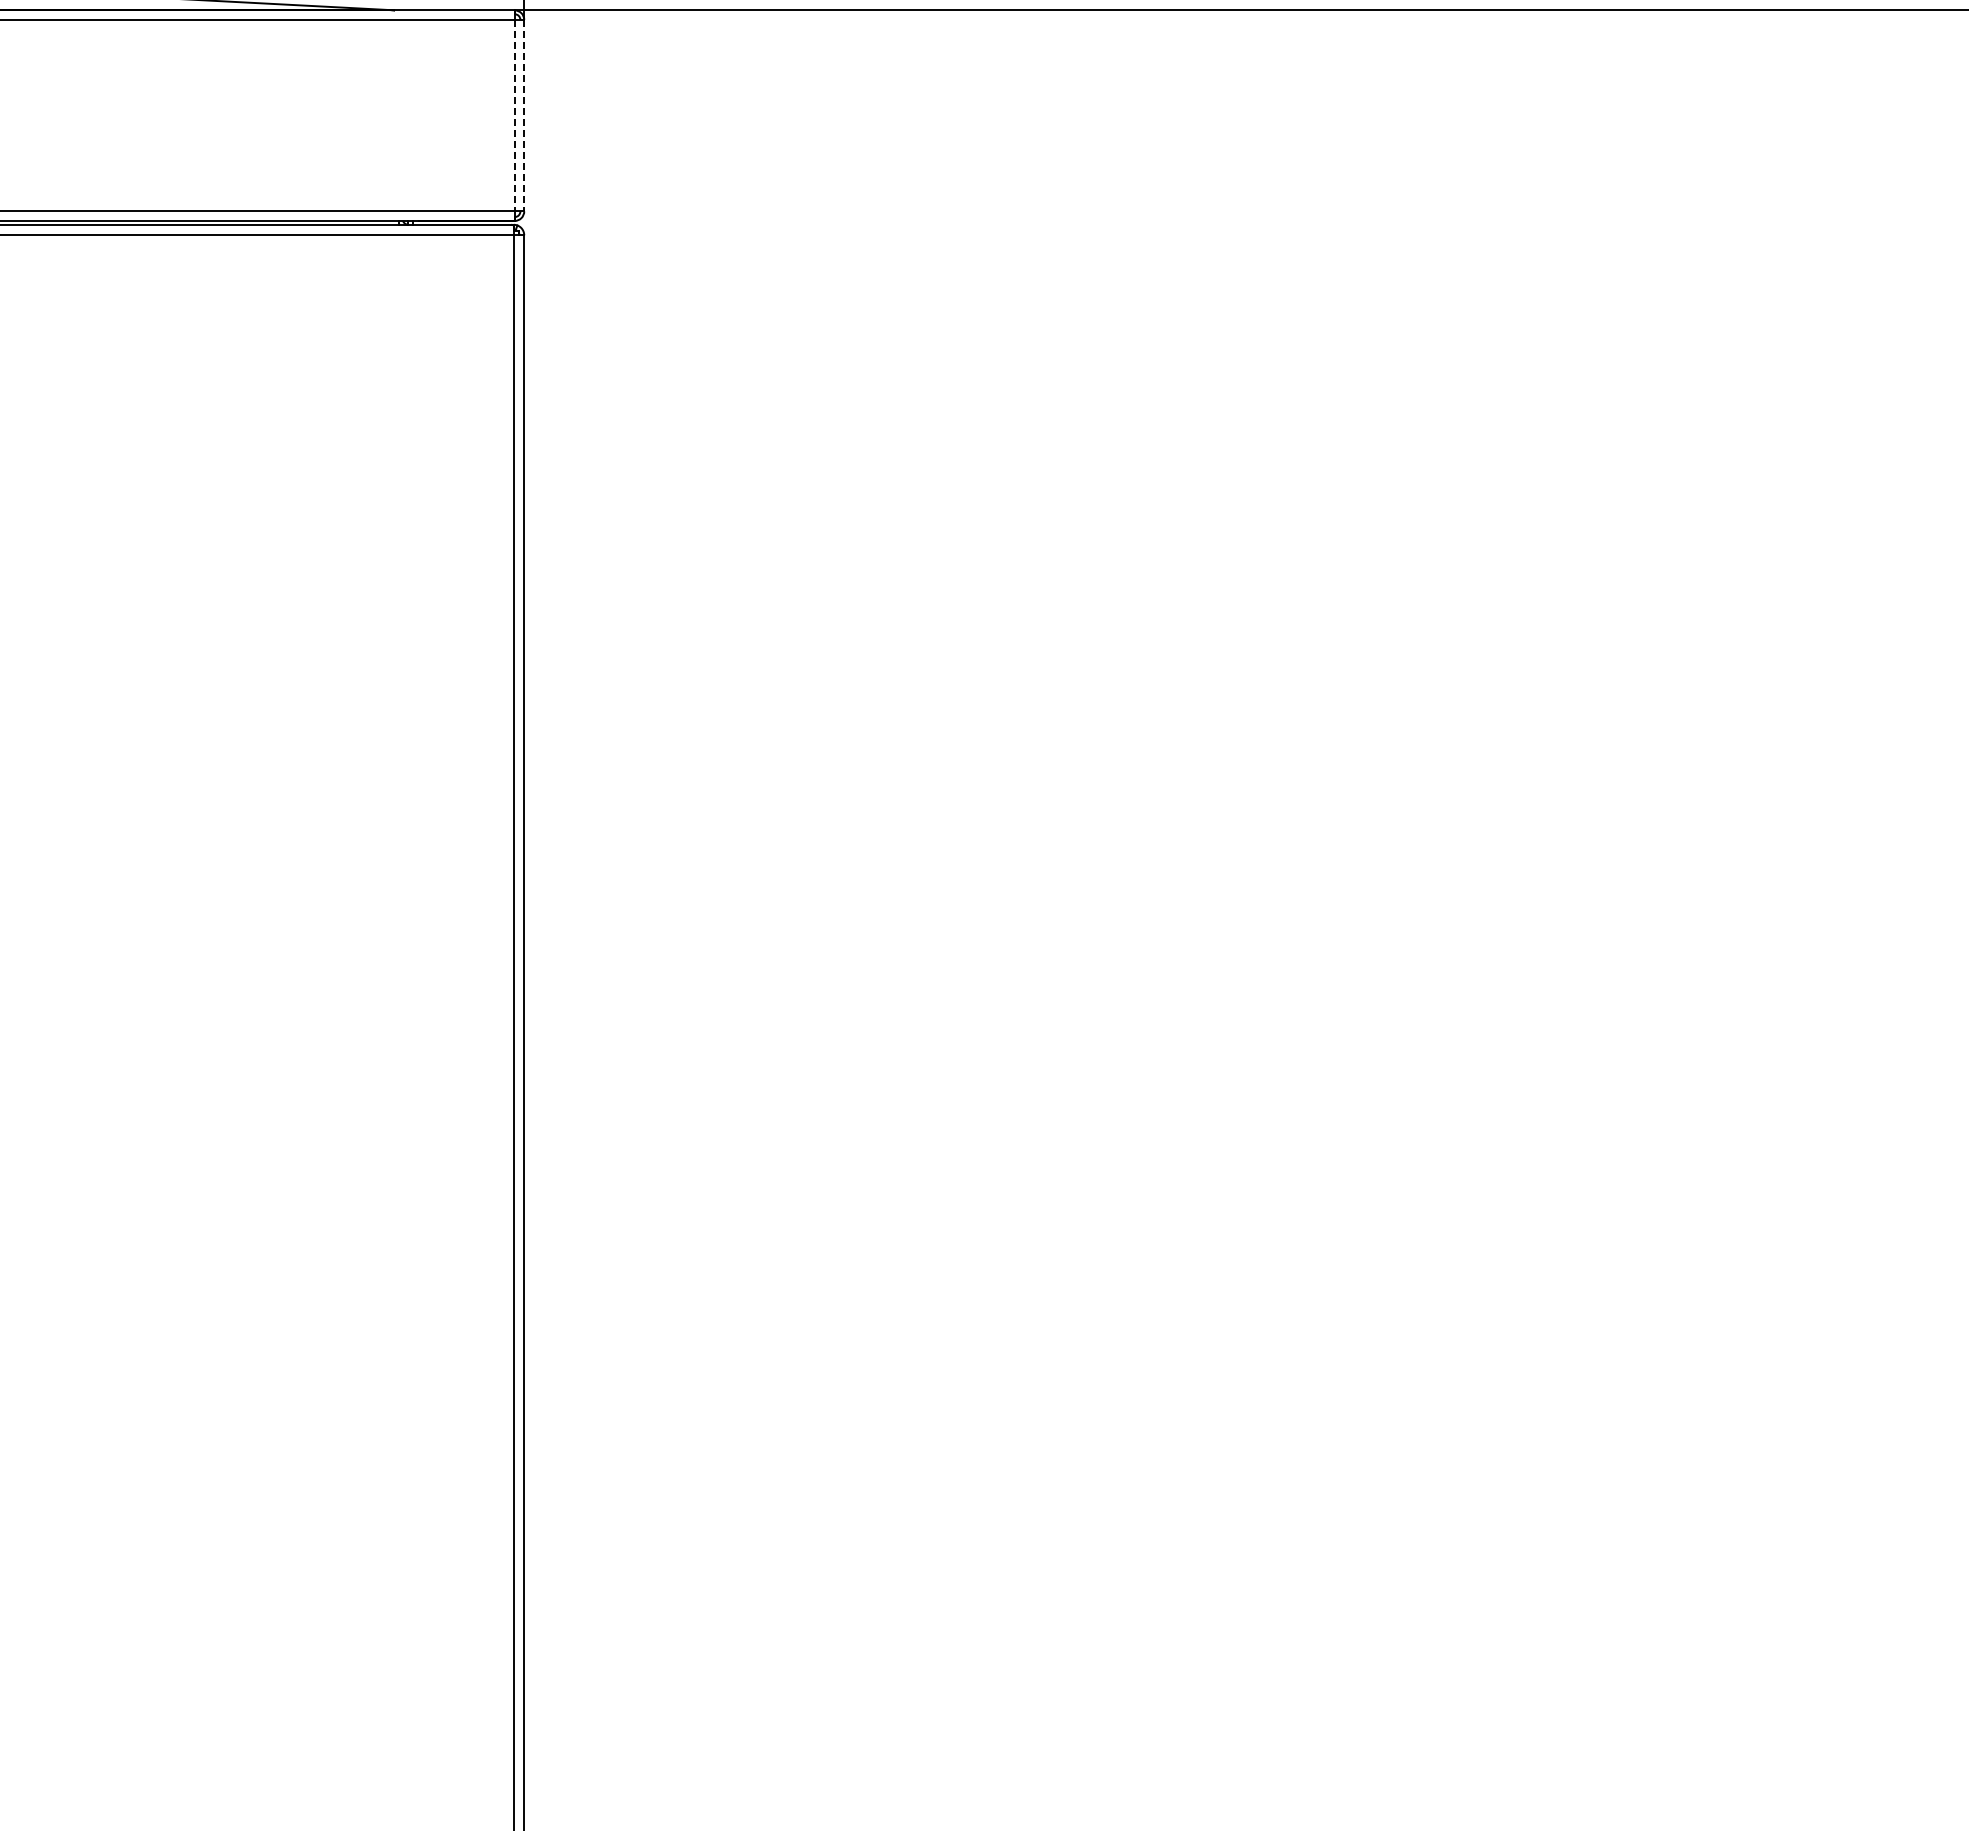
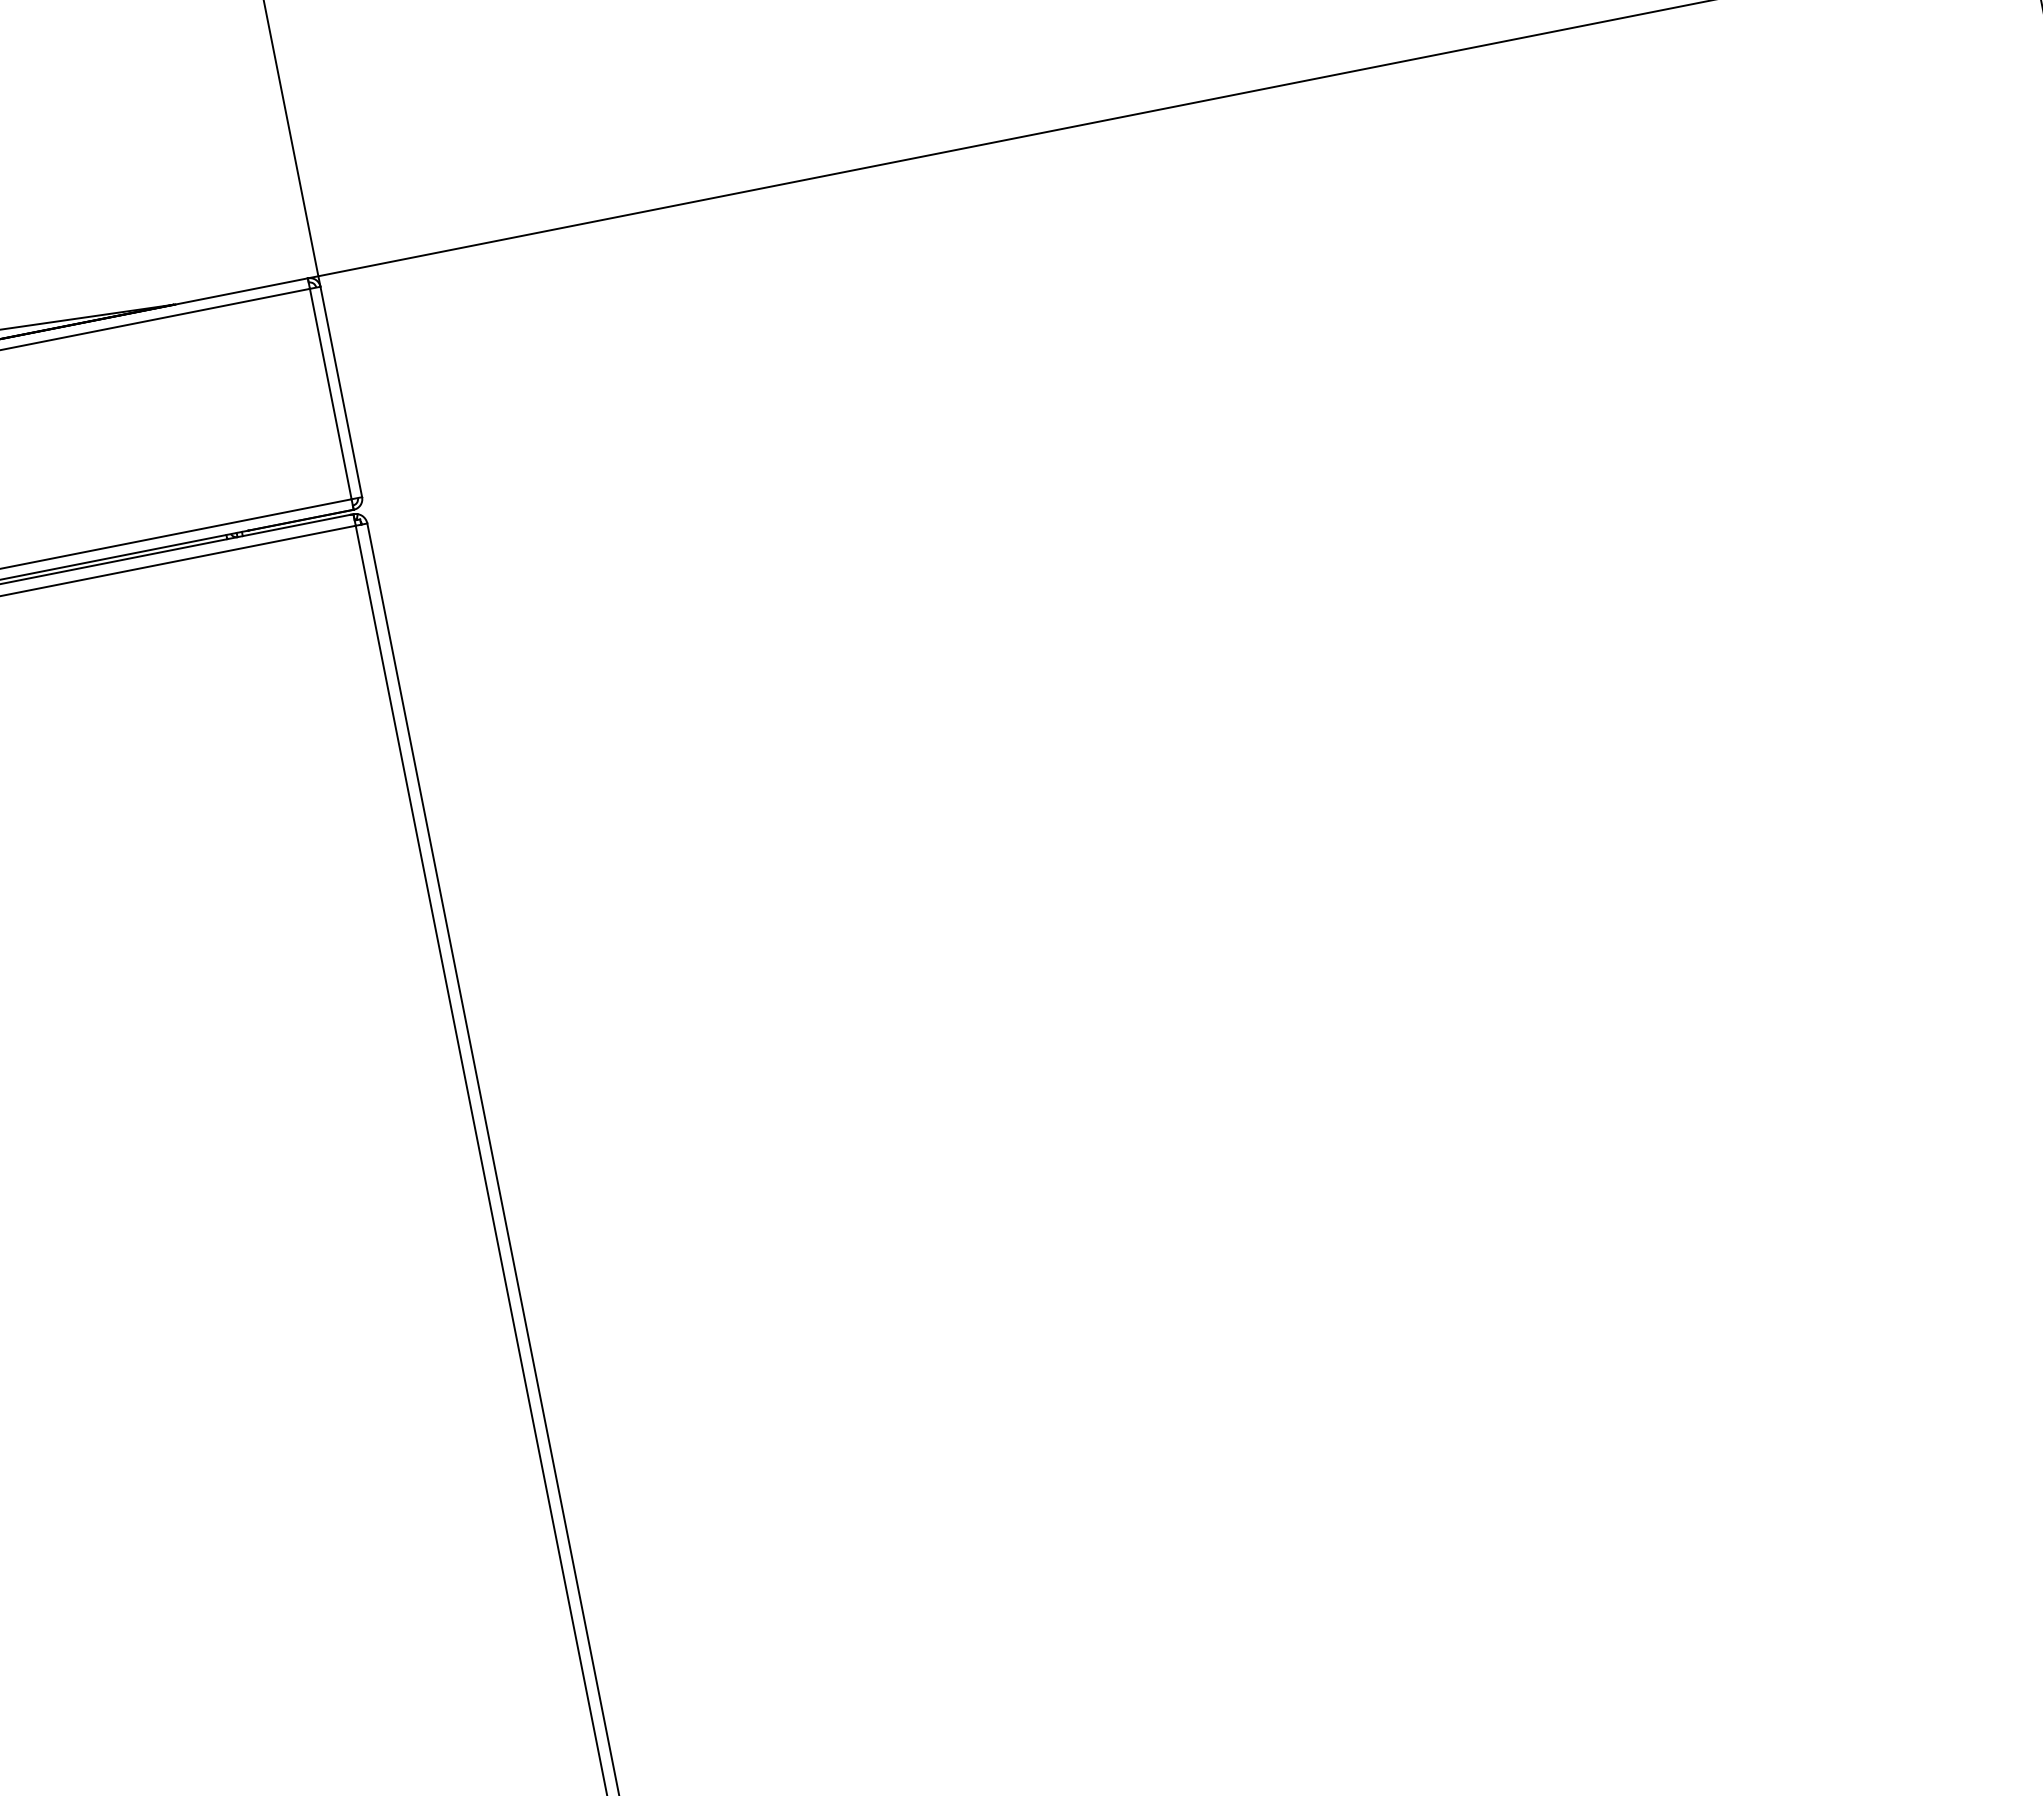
line: (514, 115) -> (330, 393), dashed -> solid
line: (524, 115) -> (341, 391), dashed -> solid

